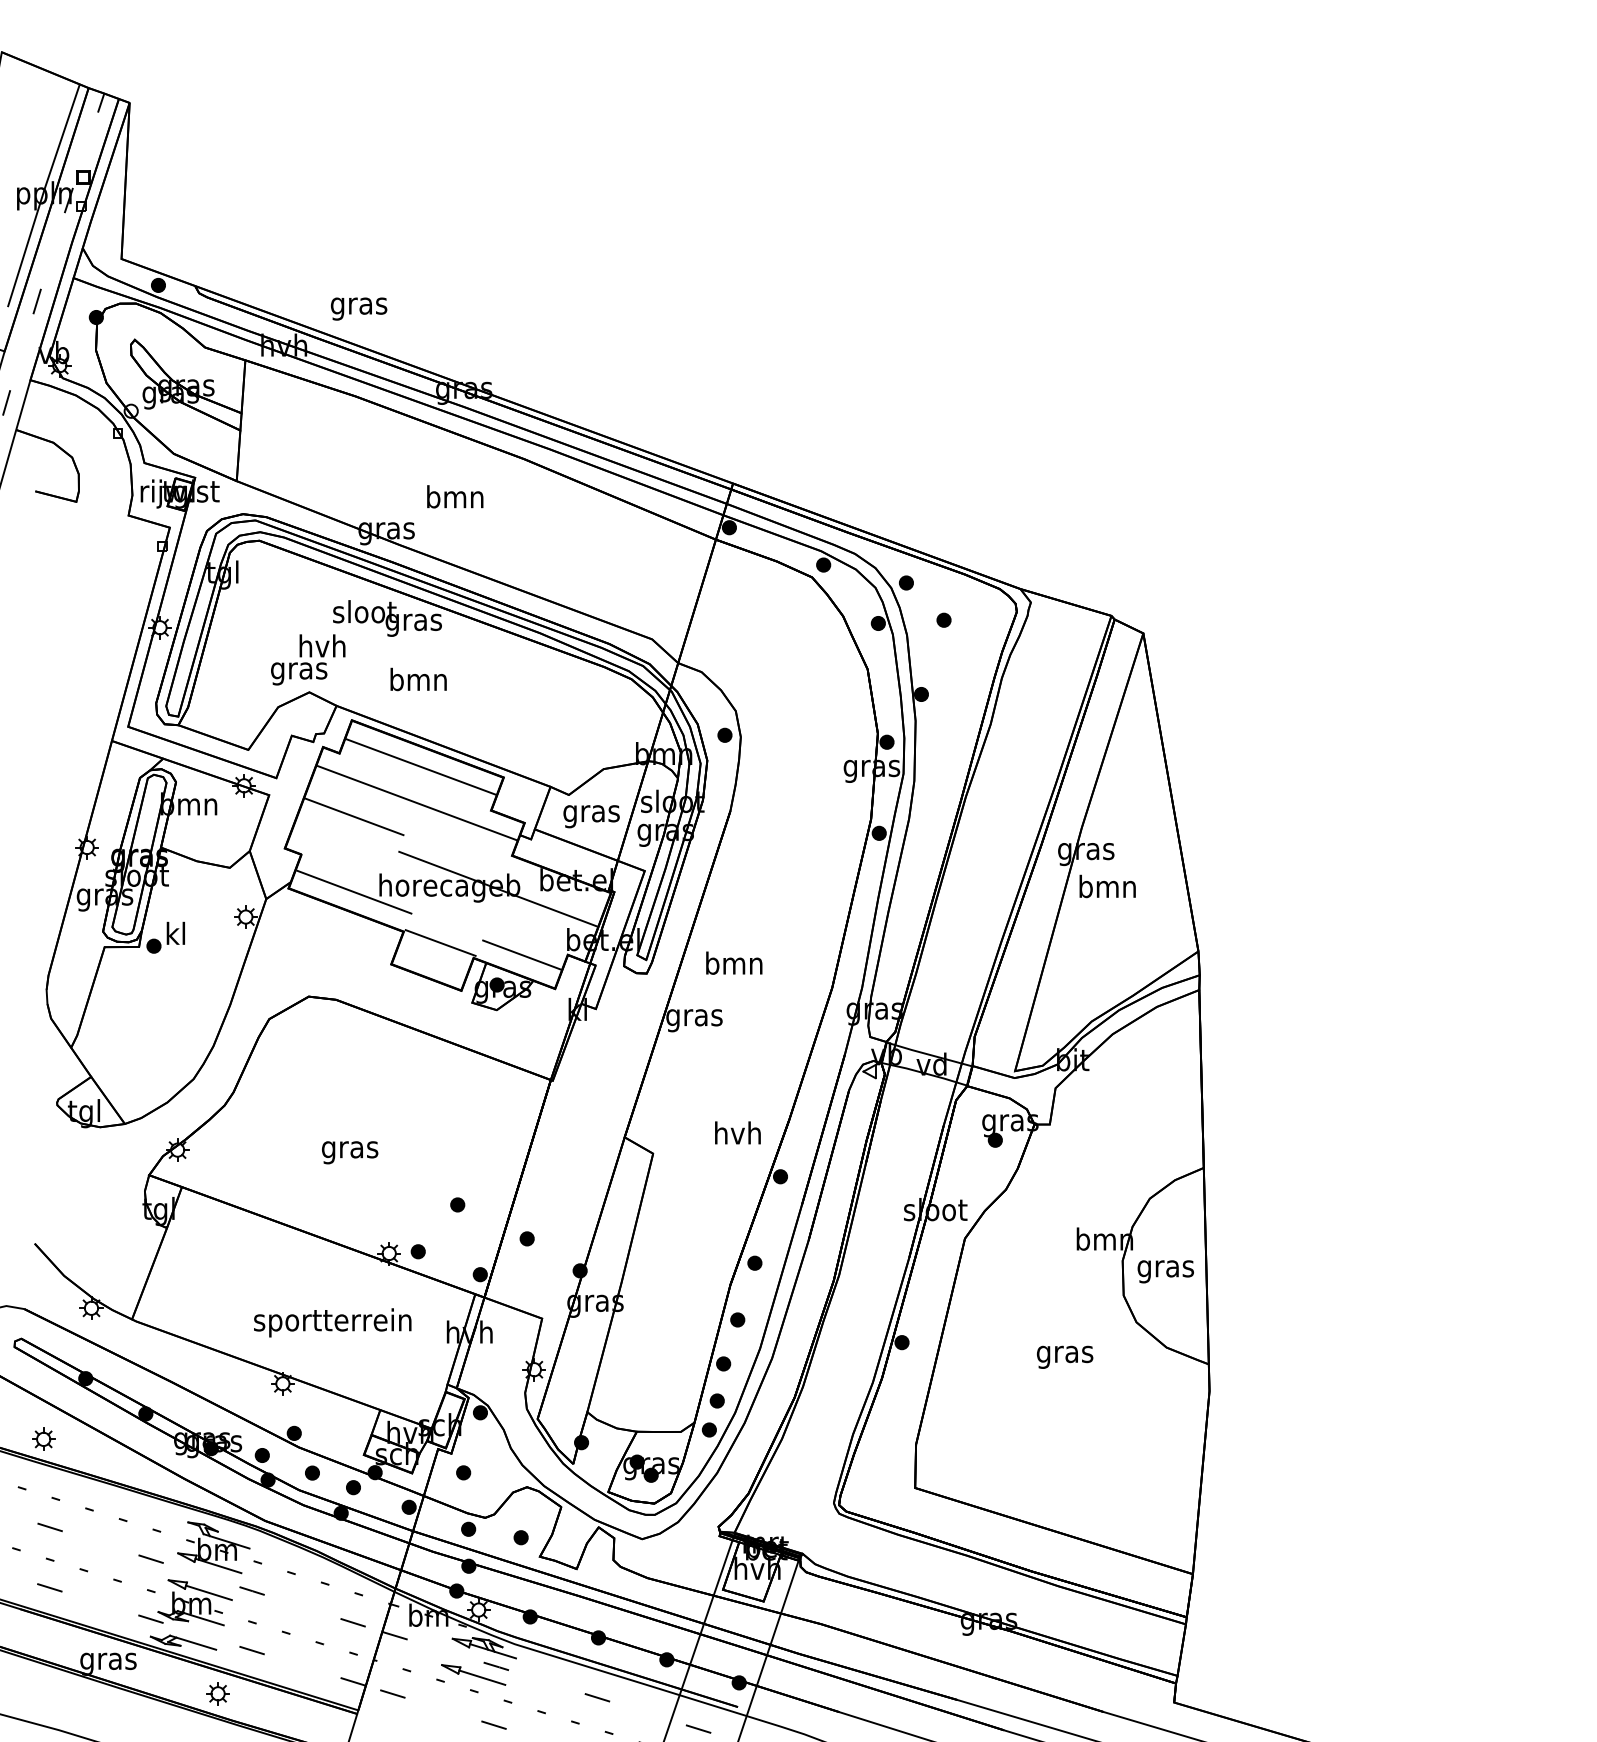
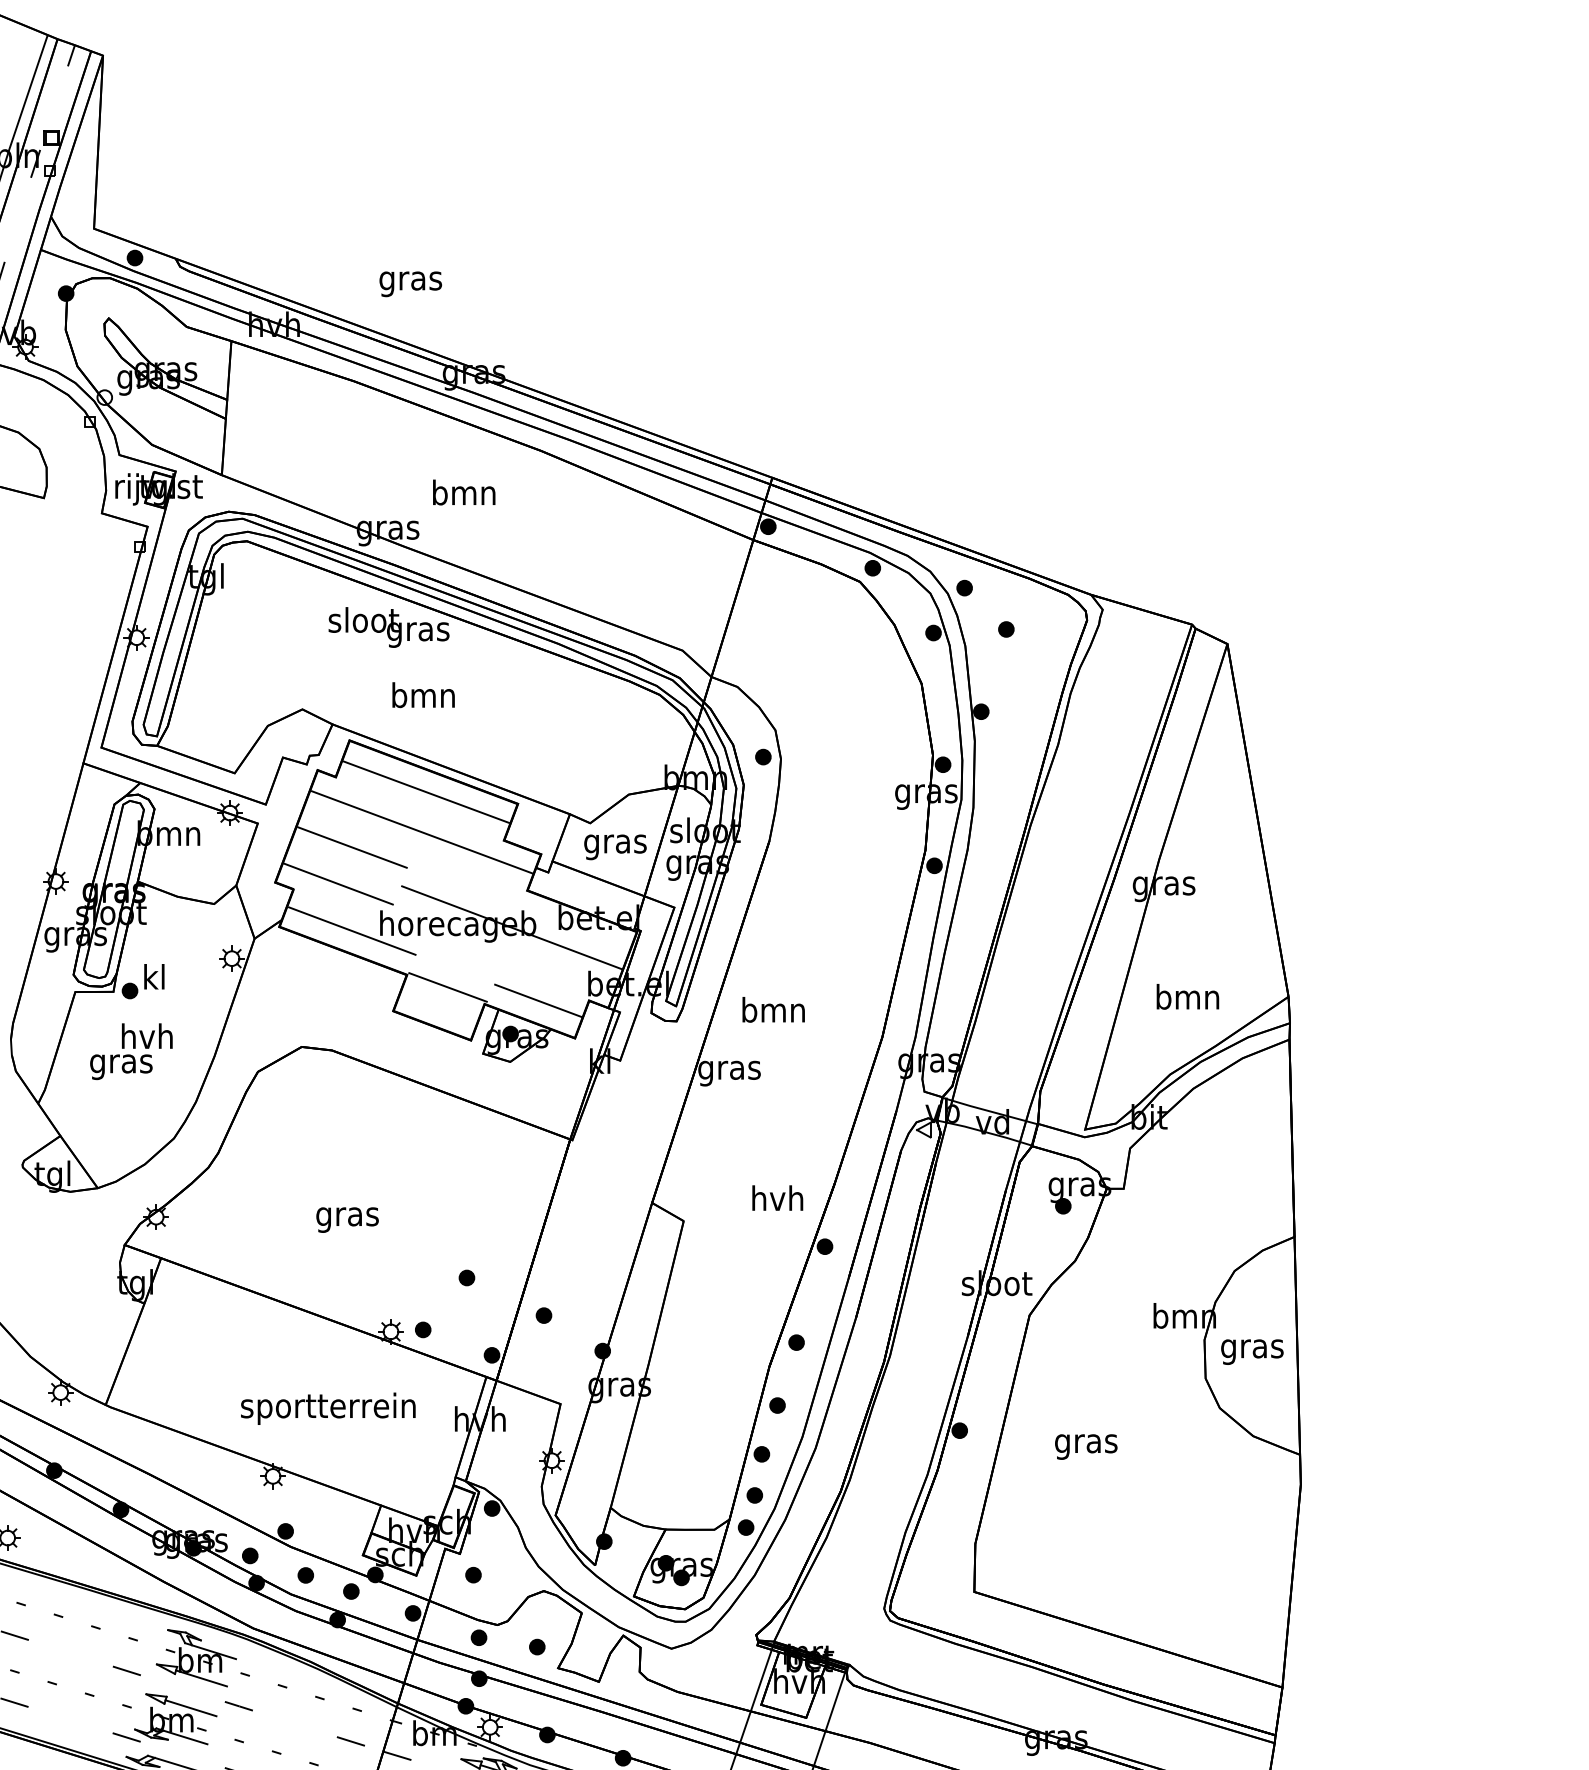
text: (359, 308) -> (411, 283), moved
text: (308, 659) -> (131, 1051), moved
line: (341, 849) -> (338, 883), added
text: (1107, 886) -> (1187, 996), moved
text: (1065, 1356) -> (1086, 1446), moved

